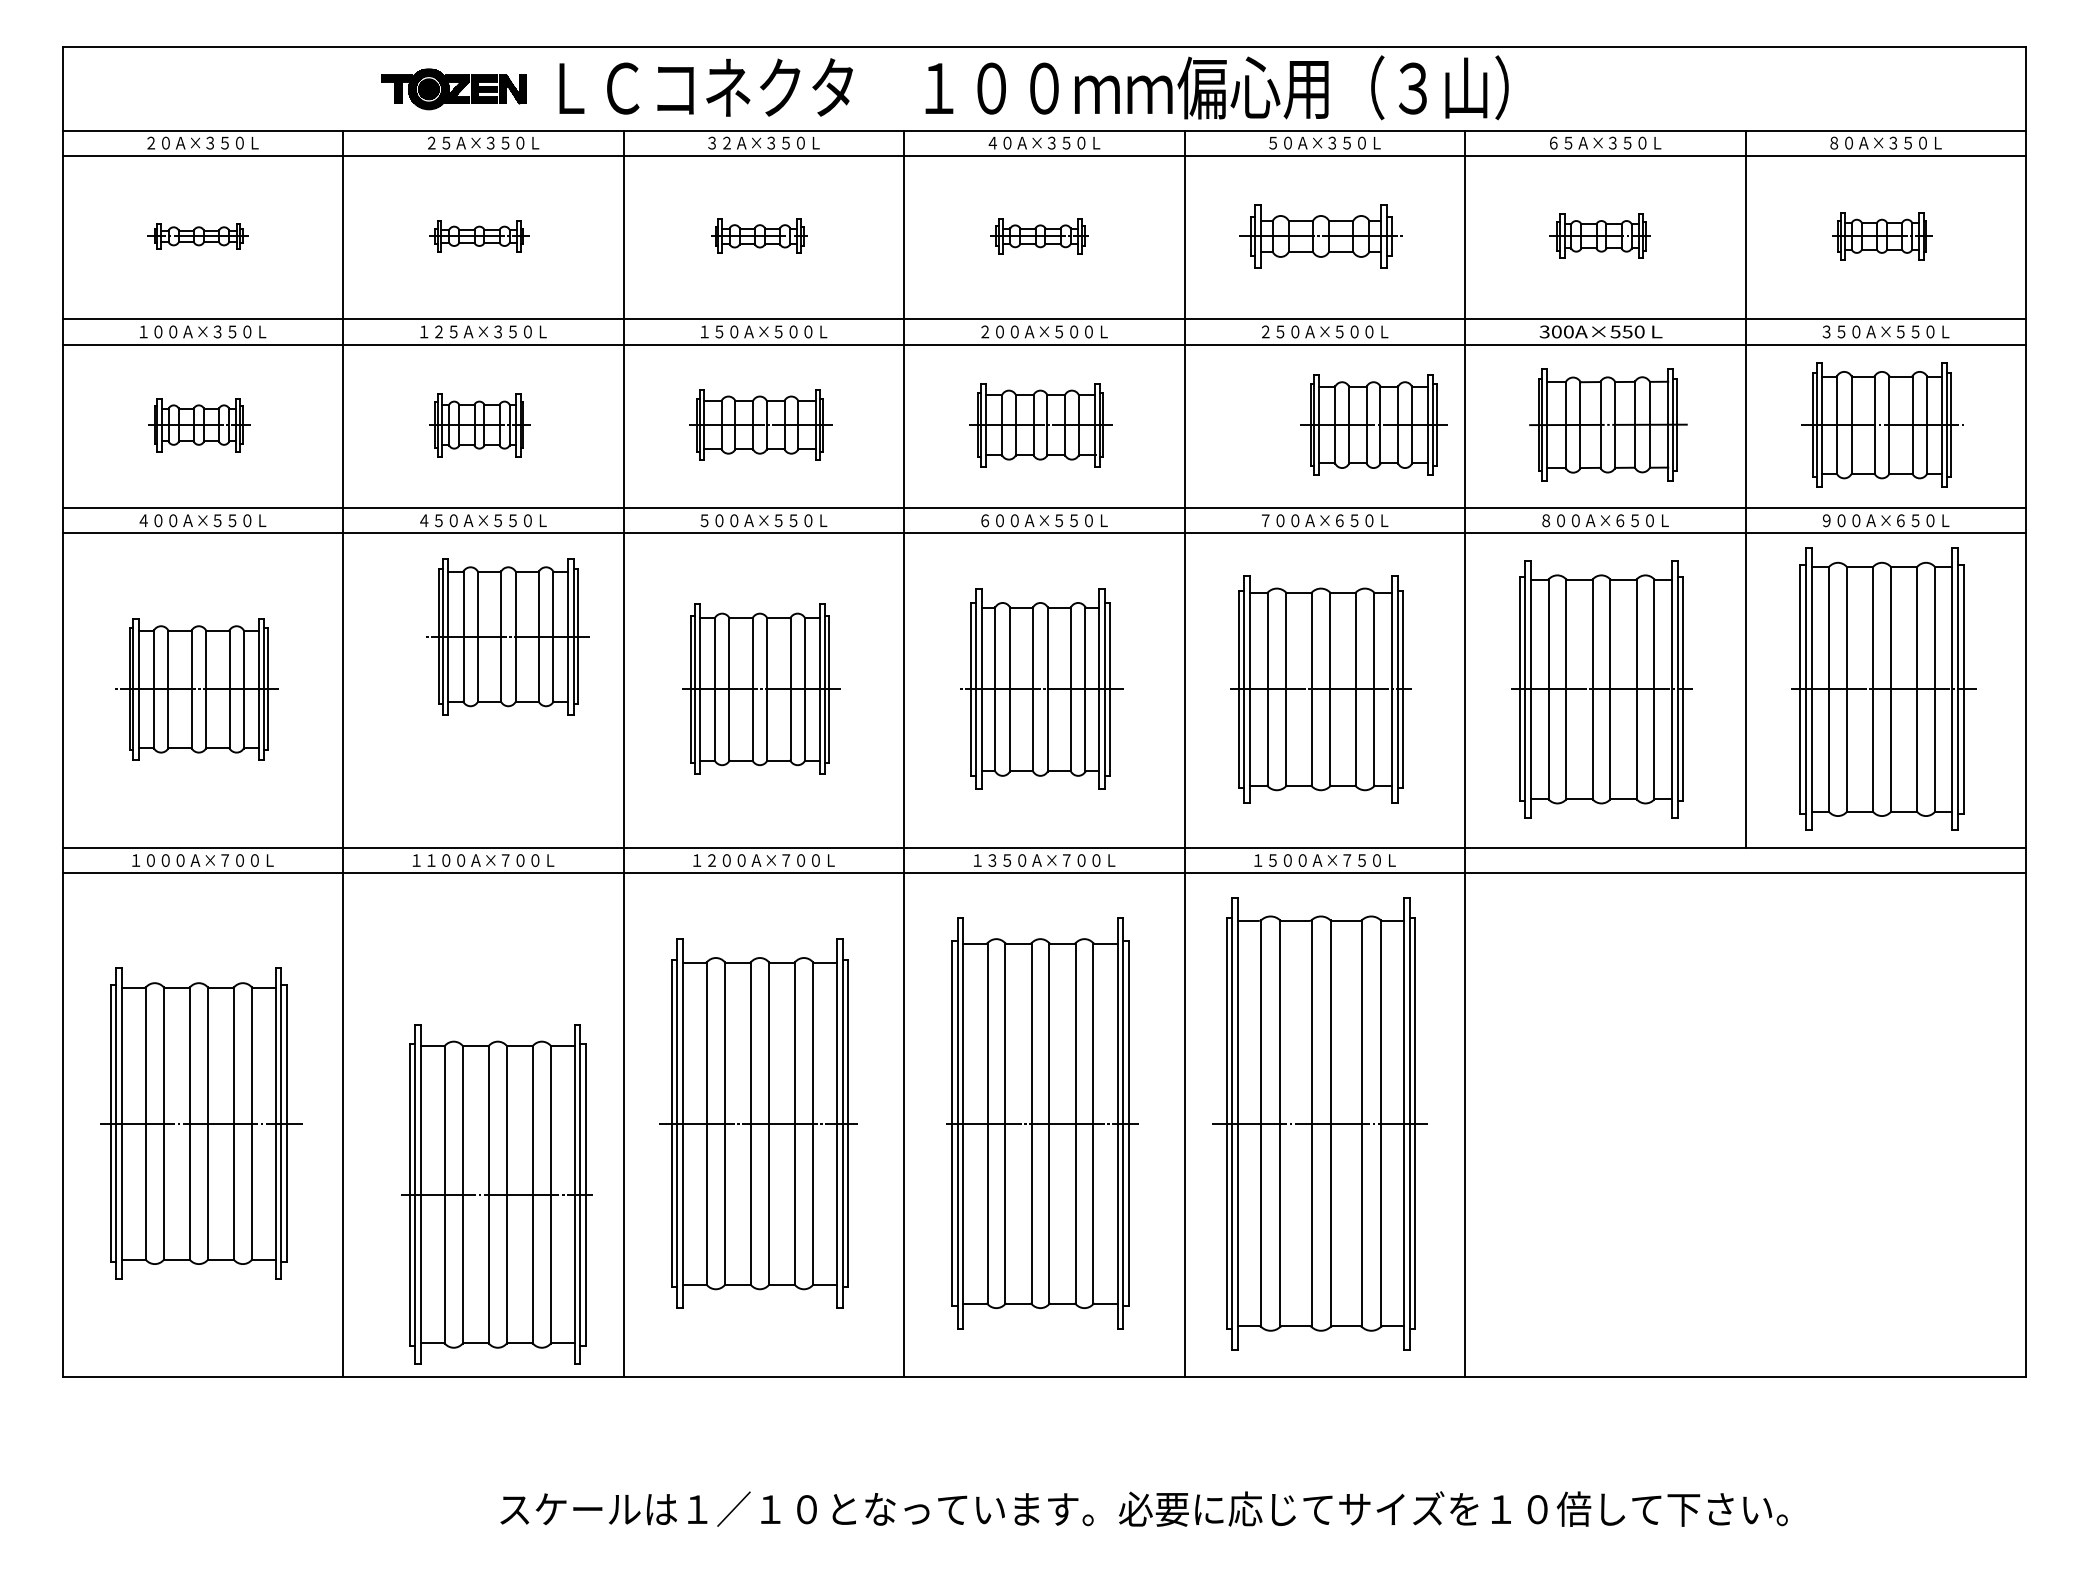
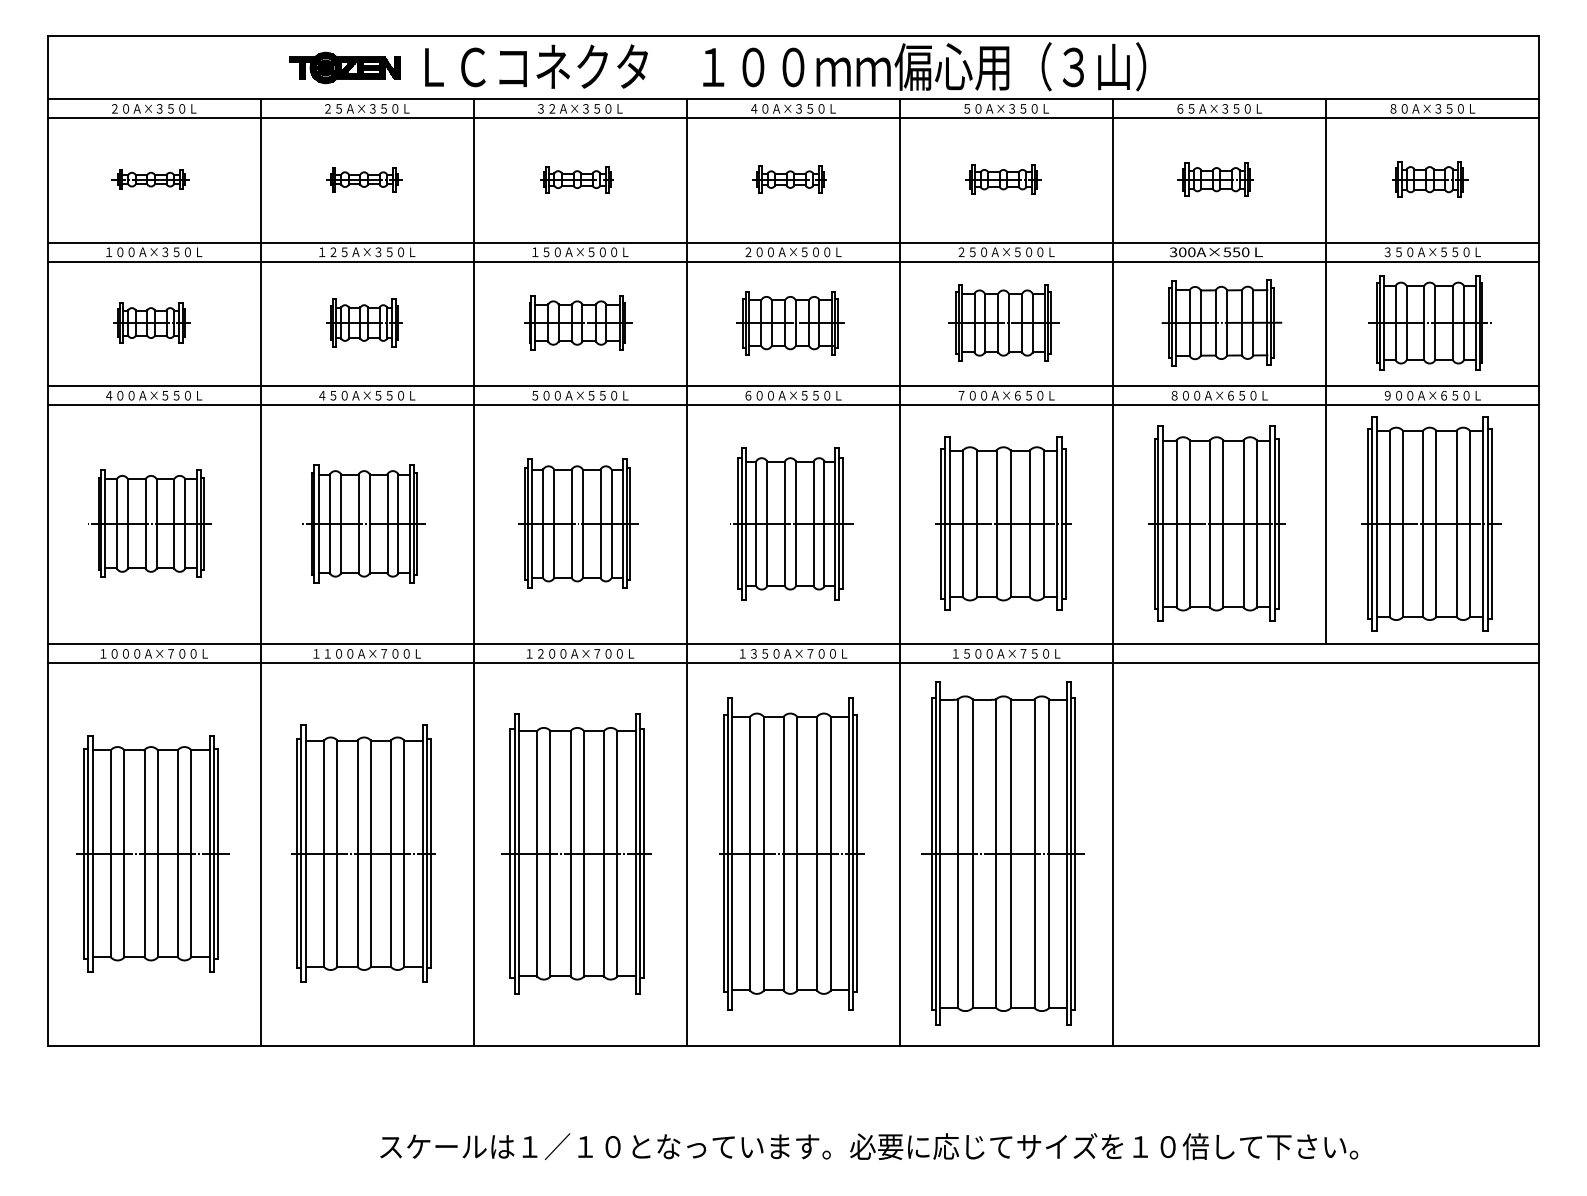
part: (1320, 236) -> (1003, 179), size x0.62
part: (1373, 424) -> (1003, 322), moved
part: (507, 636) -> (363, 523), moved
part: (496, 1194) -> (363, 853), moved

